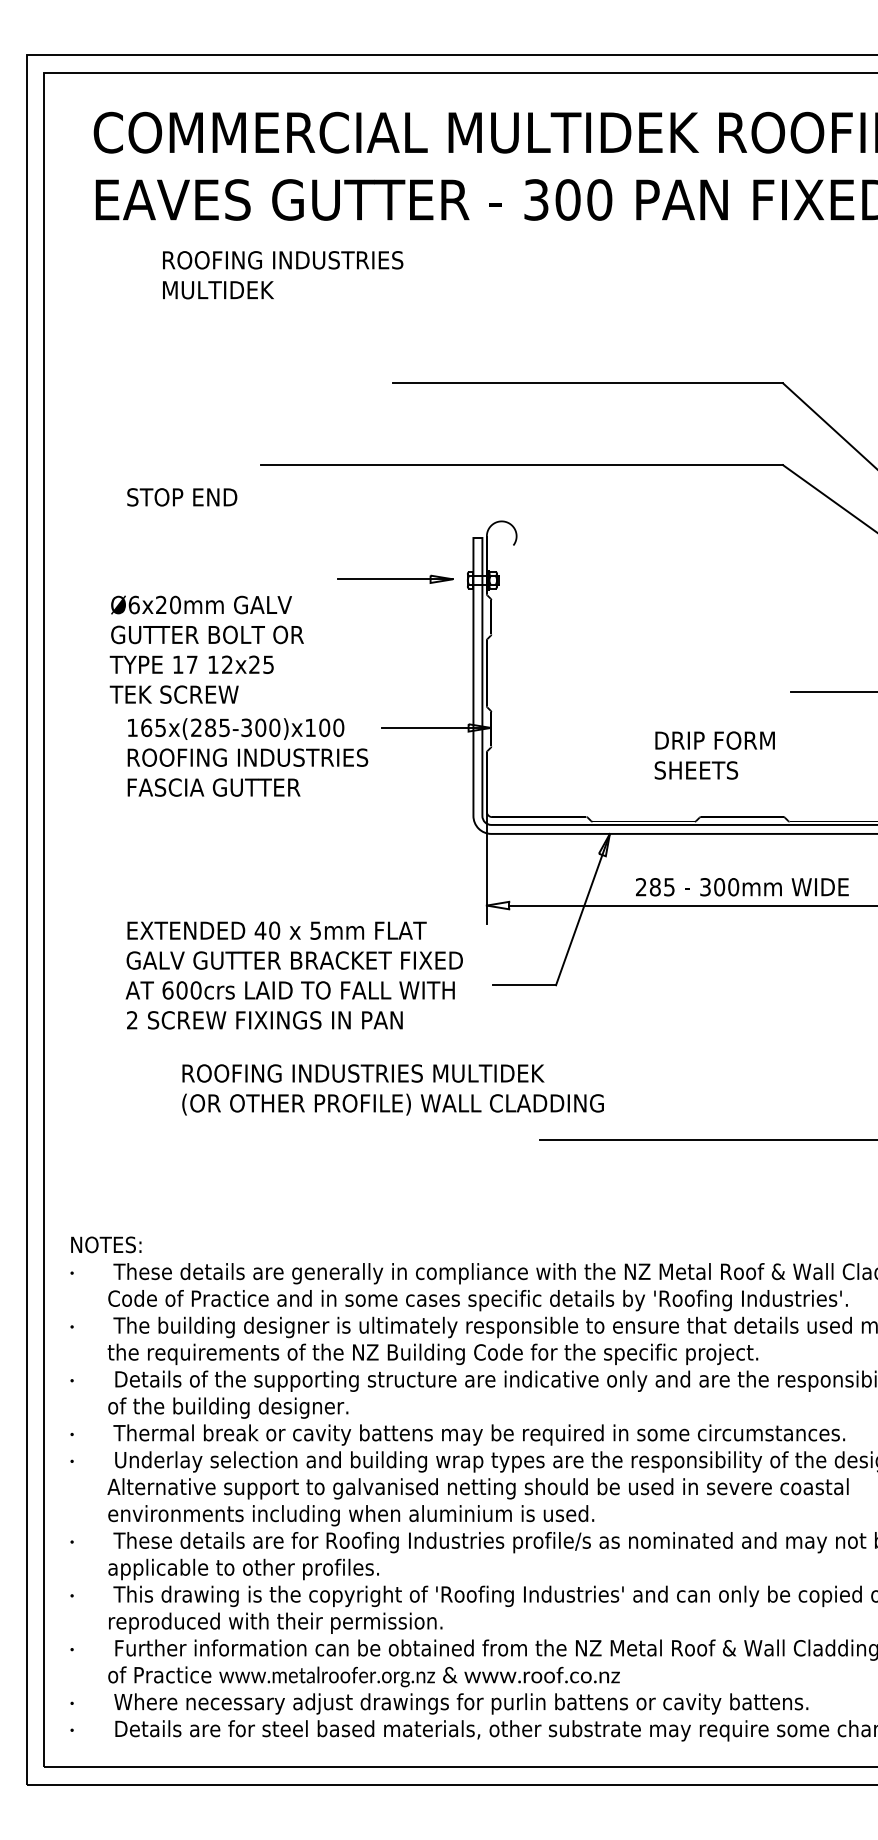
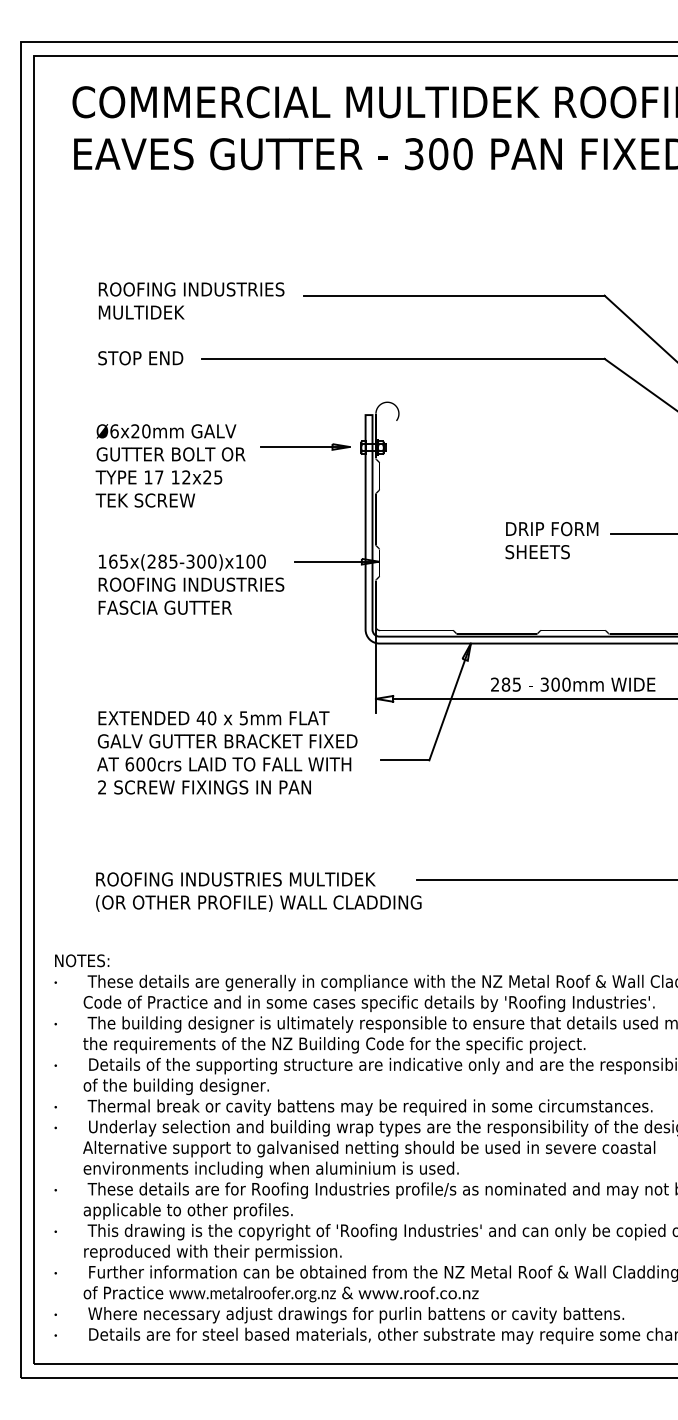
text: (283, 275) -> (191, 301), moved
text: (182, 497) -> (140, 358), moved
text: (206, 649) -> (170, 465), moved
text: (714, 755) -> (551, 540), moved
text: (392, 1089) -> (258, 891), moved

